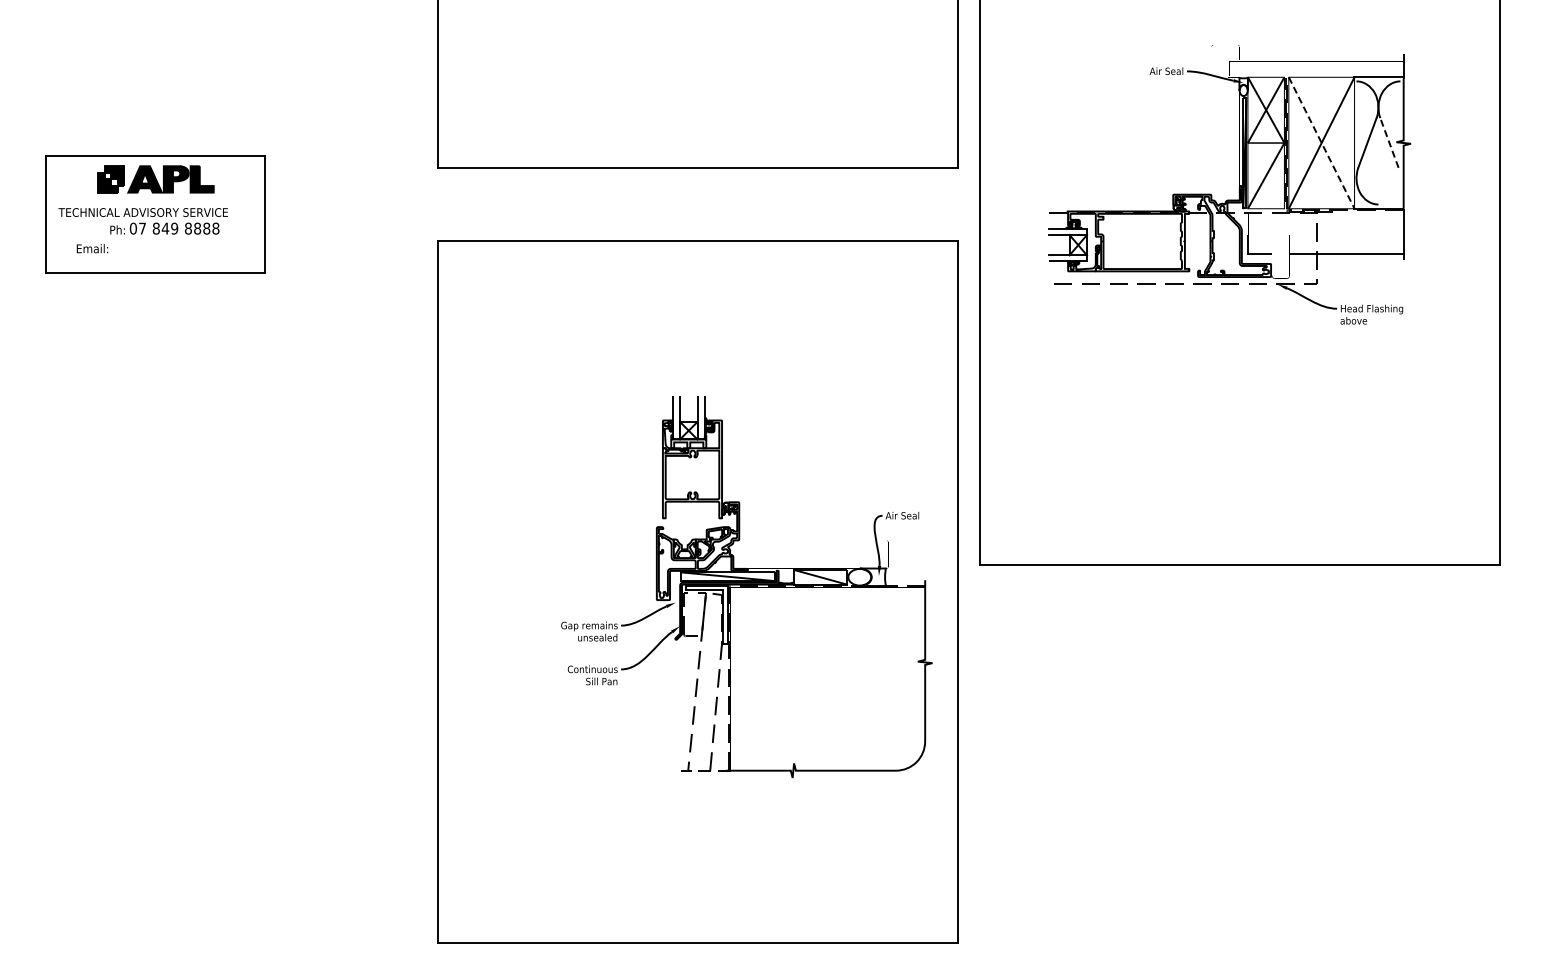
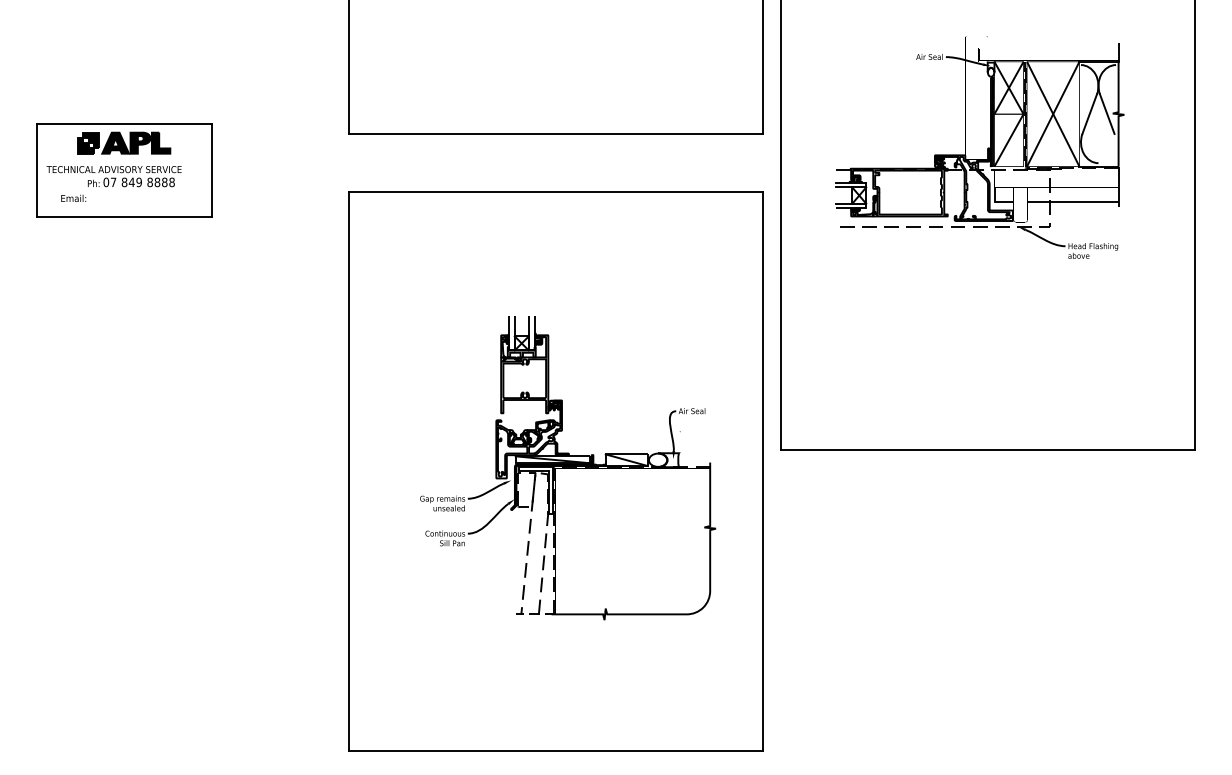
line: (1389, 142) -> (1107, 113), dashed -> solid
line: (1321, 143) -> (1053, 114), dashed -> solid
part: (746, 587) -> (567, 468), moved

